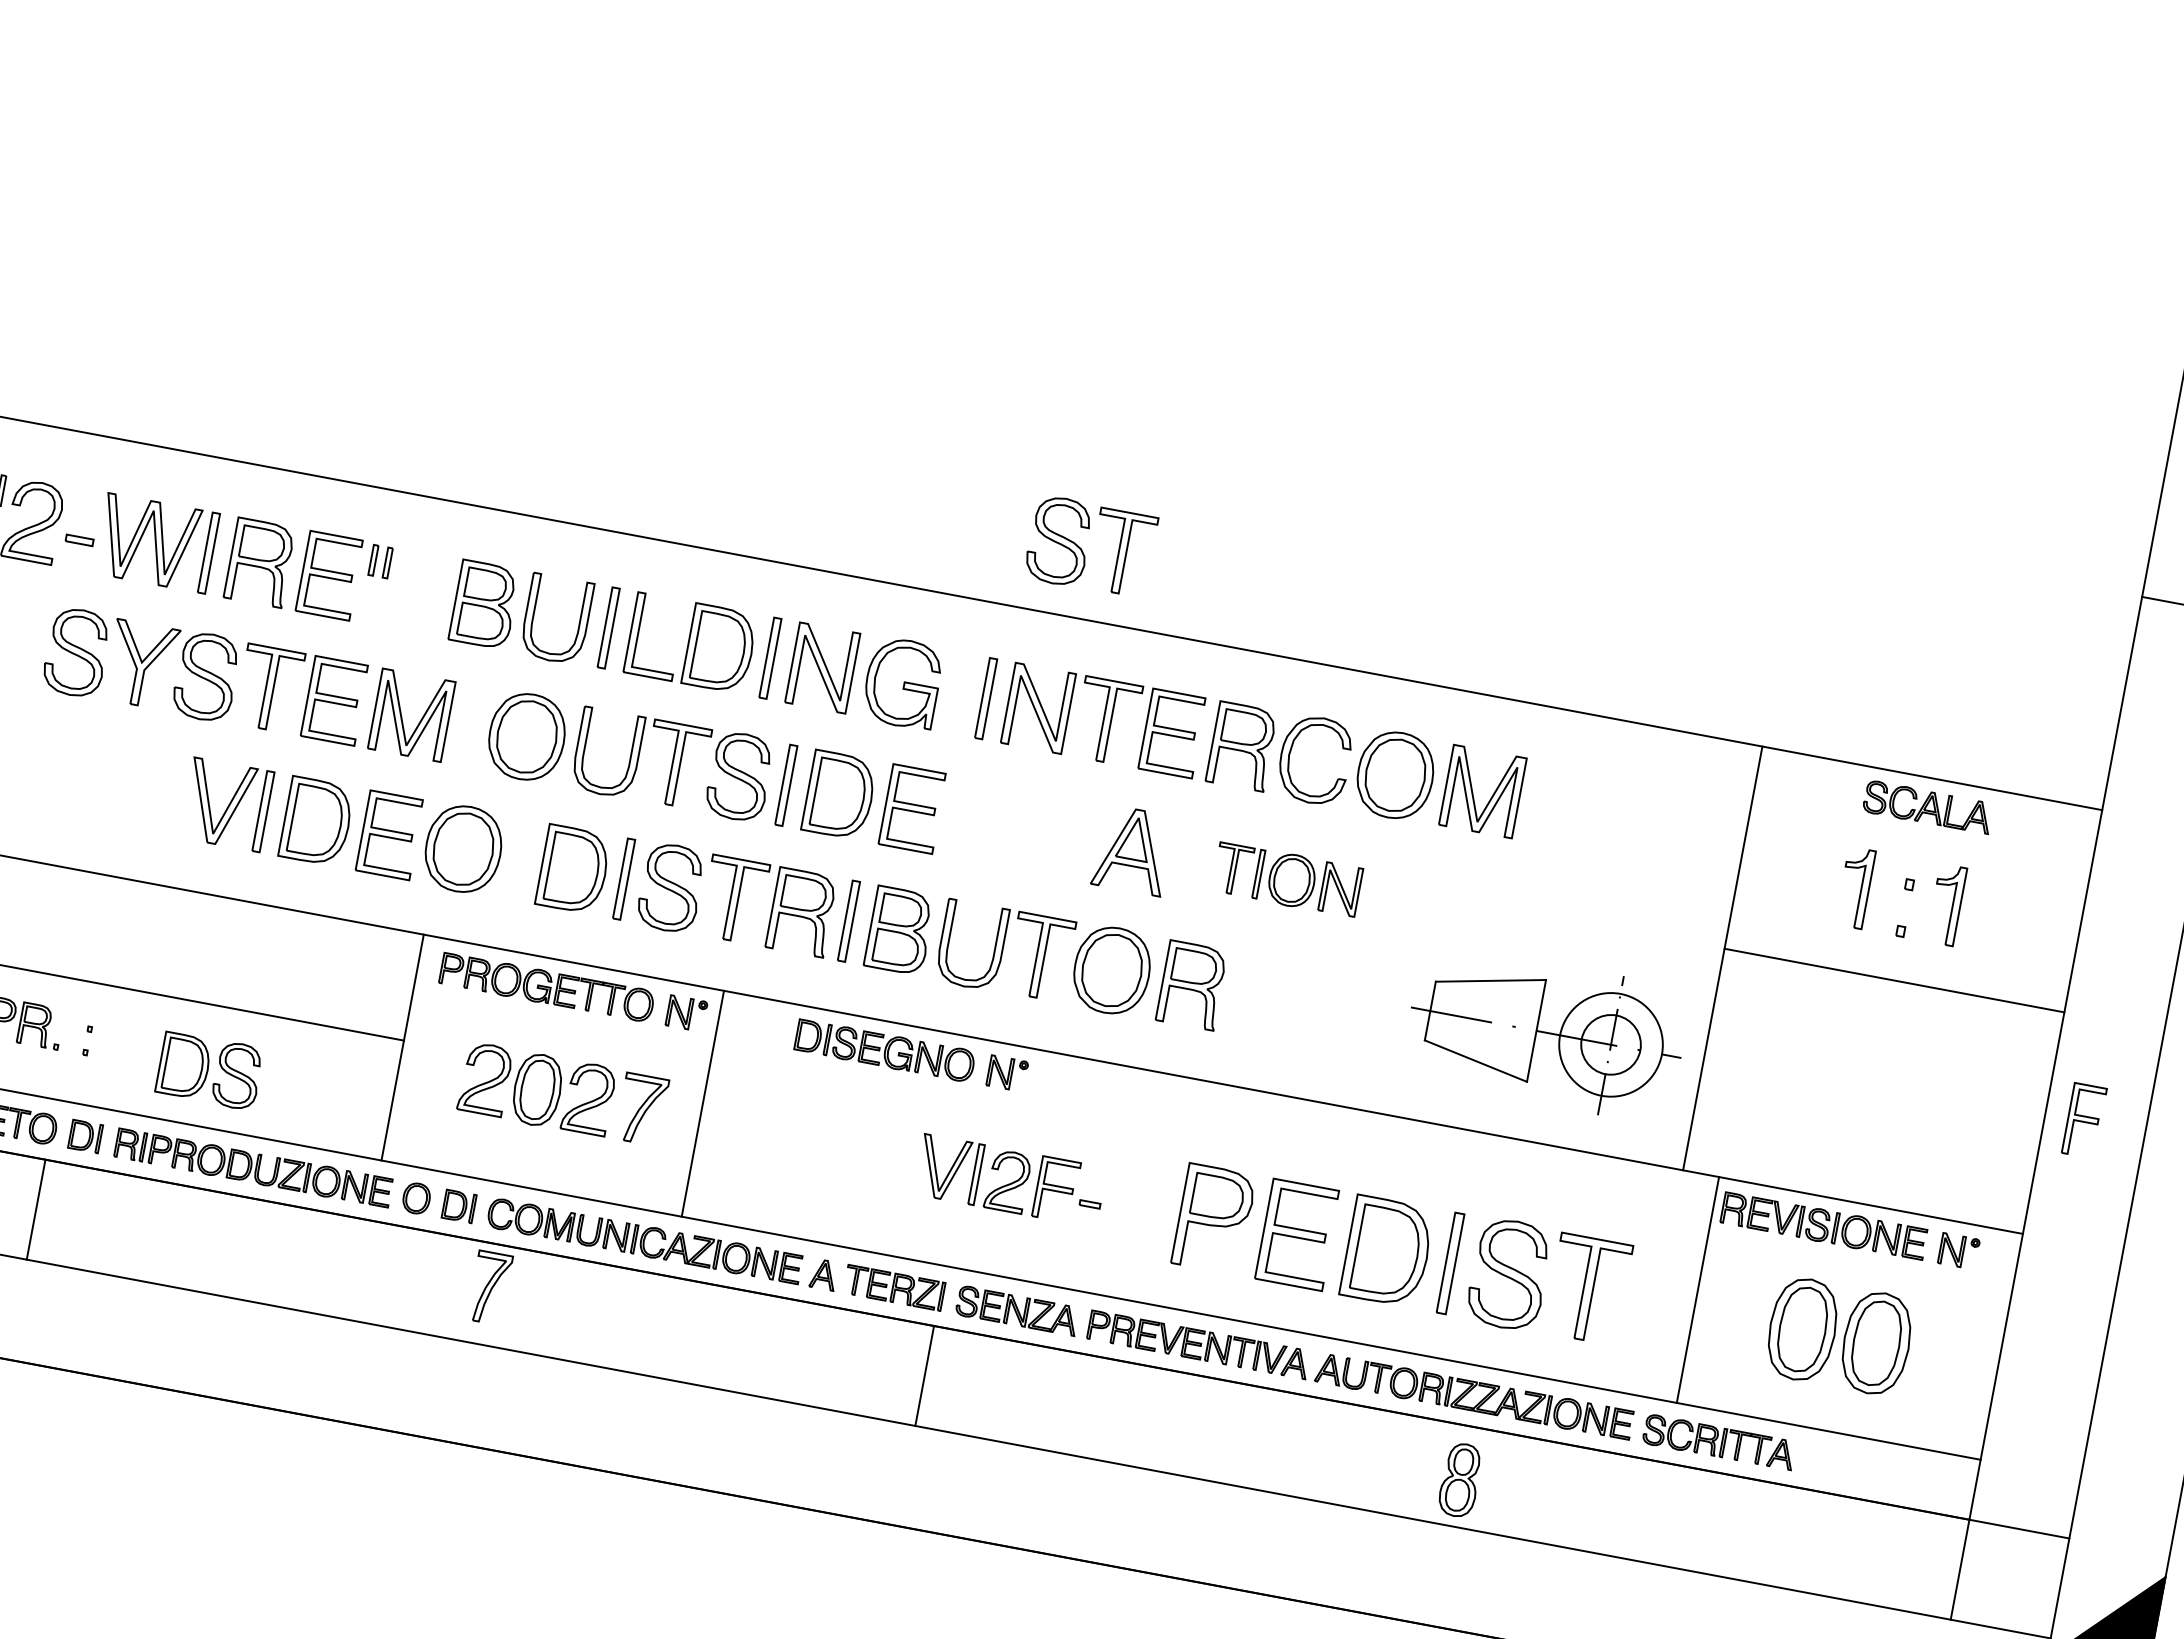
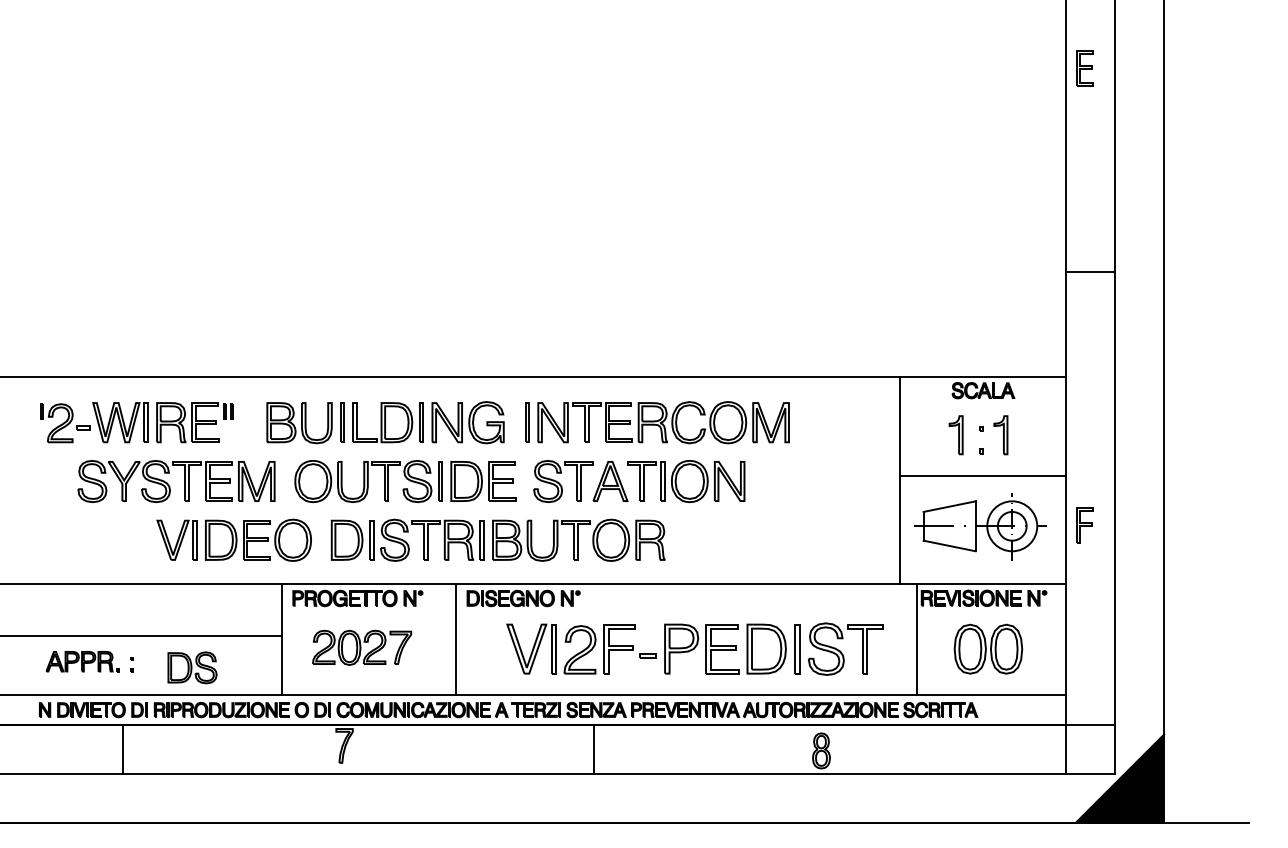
part: (1090, 546) -> (563, 481), moved
part: (1287, 879) -> (686, 481), size x1.67
part: (1546, 1033) -> (980, 526), moved
line: (703, 1103) -> (456, 639), moved
part: (1010, 1179) -> (581, 648), size x1.67
line: (925, 1374) -> (594, 748), moved

